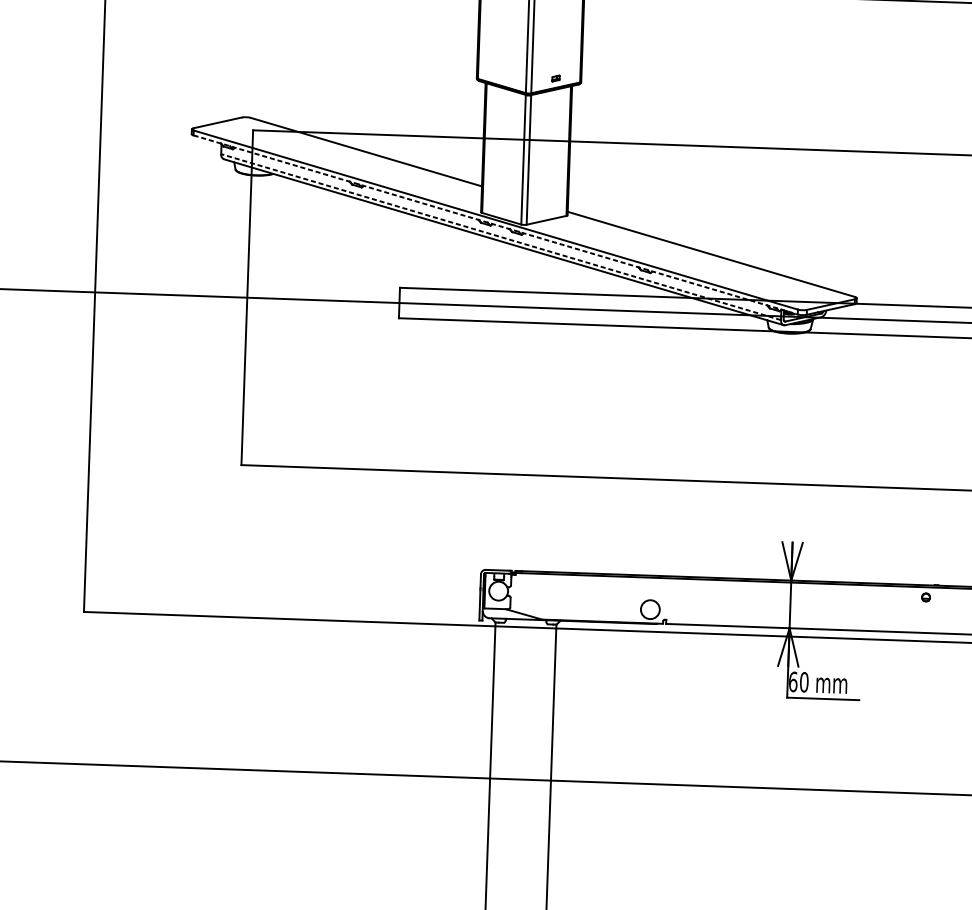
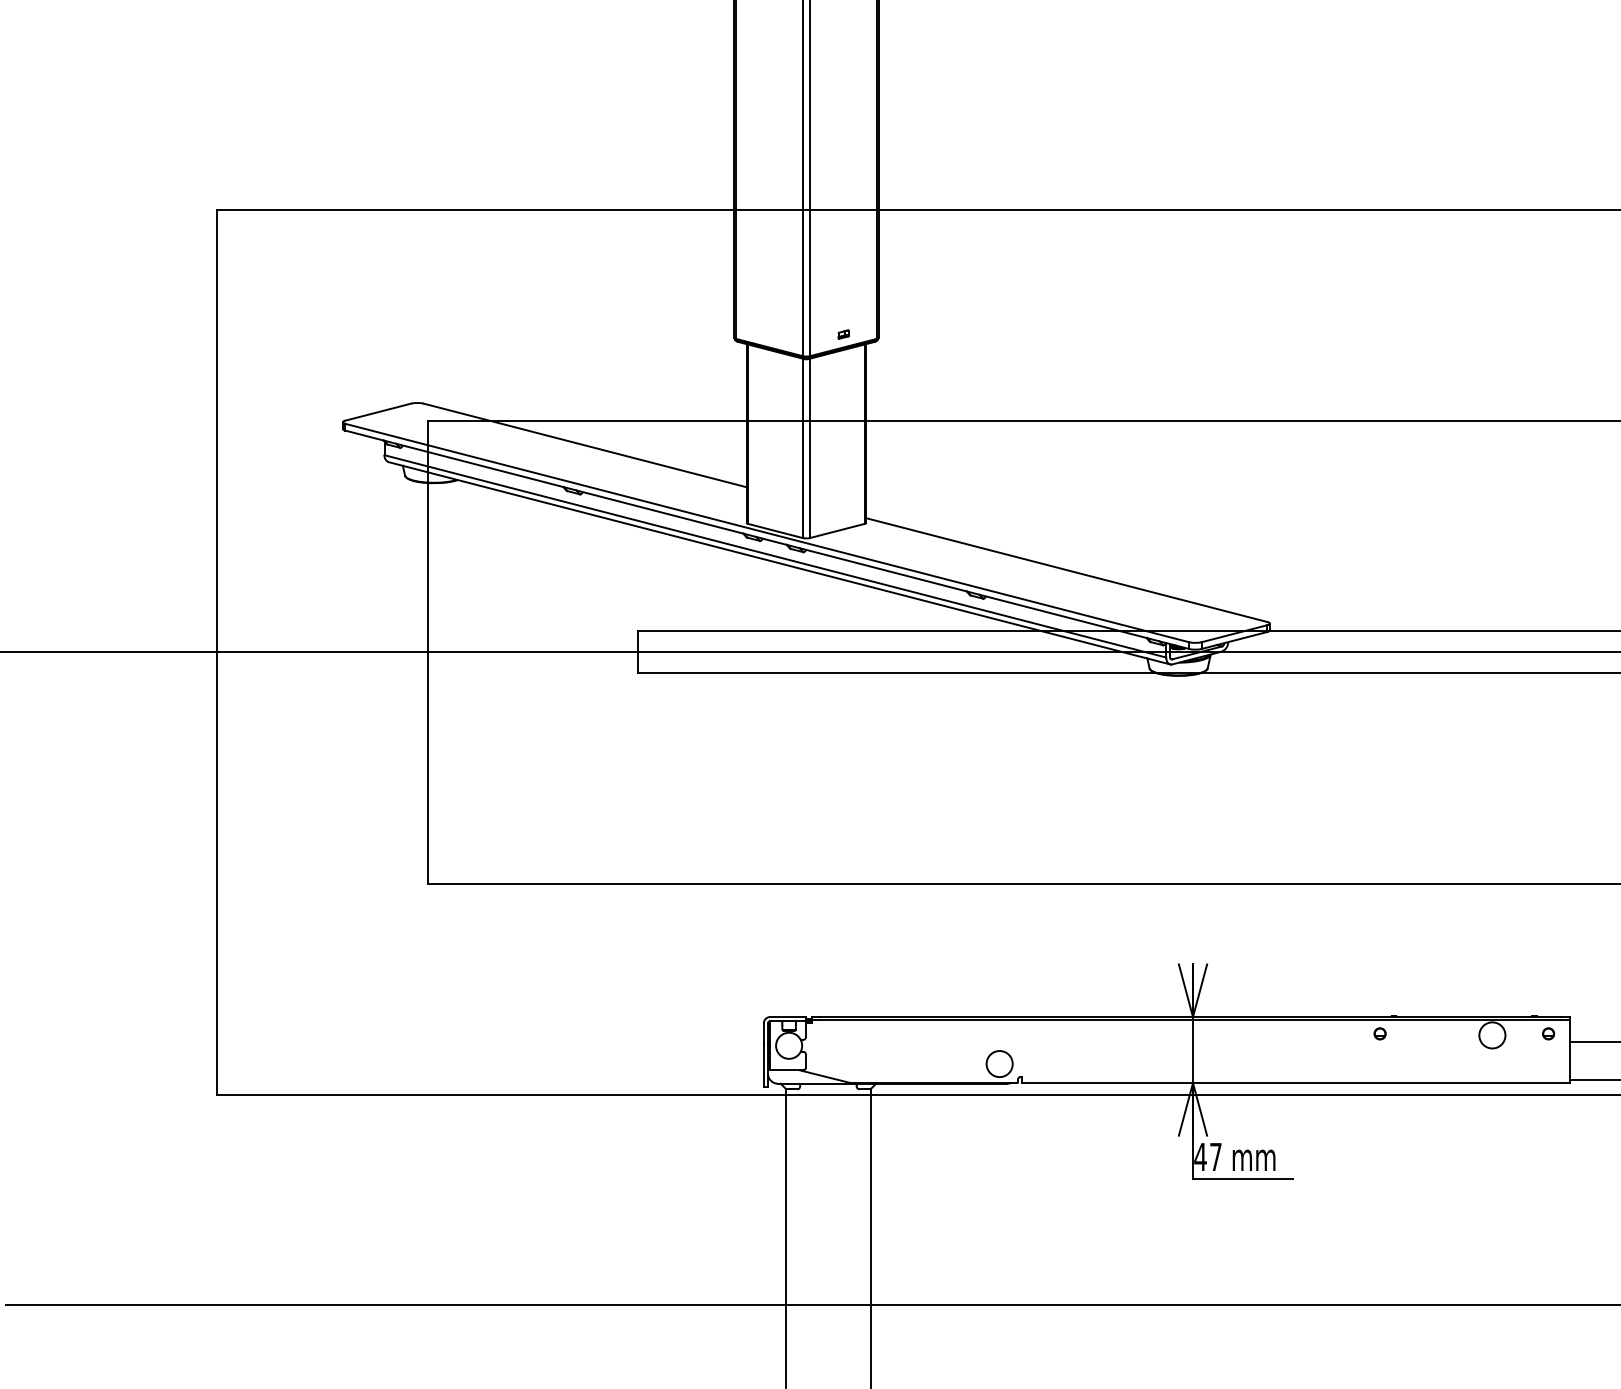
line: (495, 224) -> (767, 539), dashed -> solid
line: (501, 237) -> (775, 556), dashed -> solid
text: (798, 681) -> (1207, 1156), 60 -> 47

